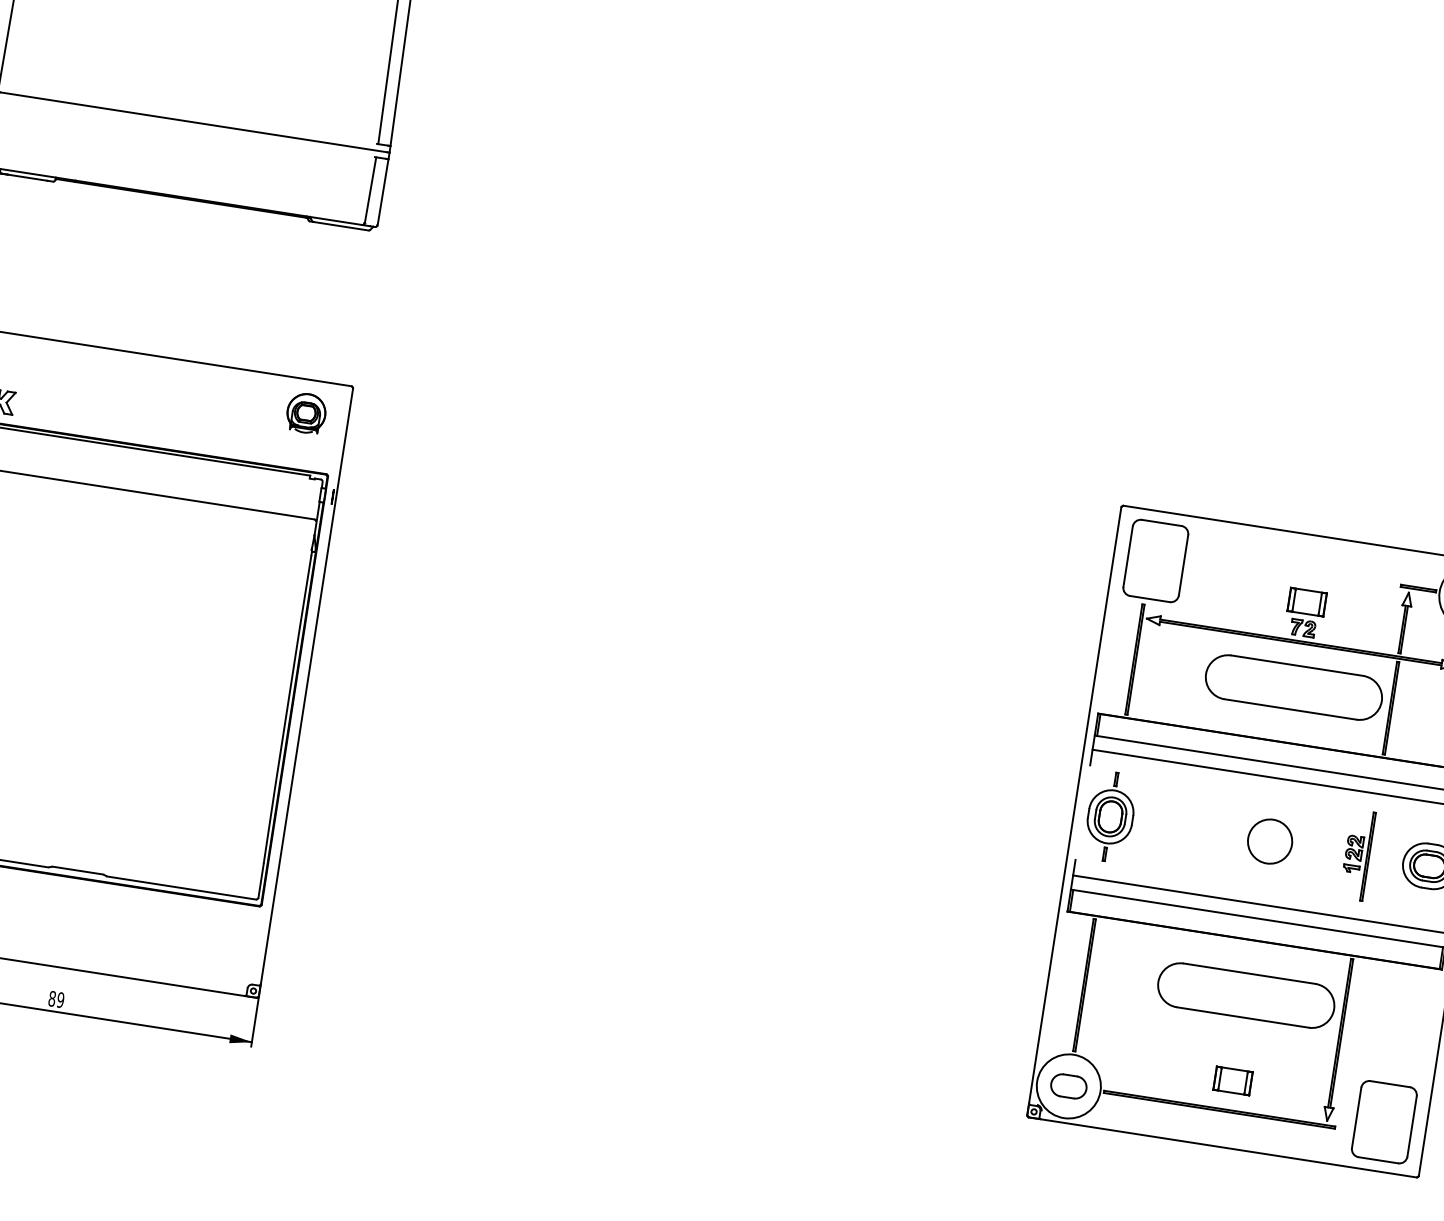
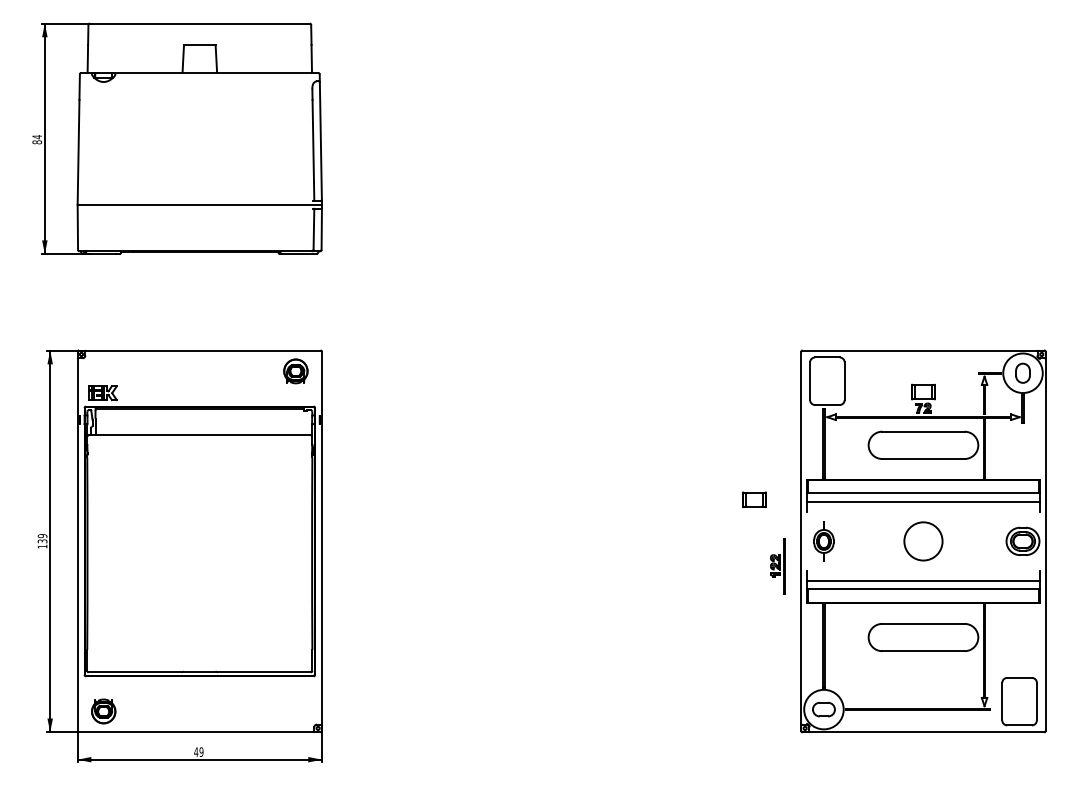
part: (1109, 816) -> (823, 541), size x0.7
circle: (1270, 841) -> (923, 541), size x1.4
part: (1356, 855) -> (777, 566), moved
text: (52, 997) -> (196, 751), 89 -> 49
part: (1233, 1080) -> (754, 499), moved

